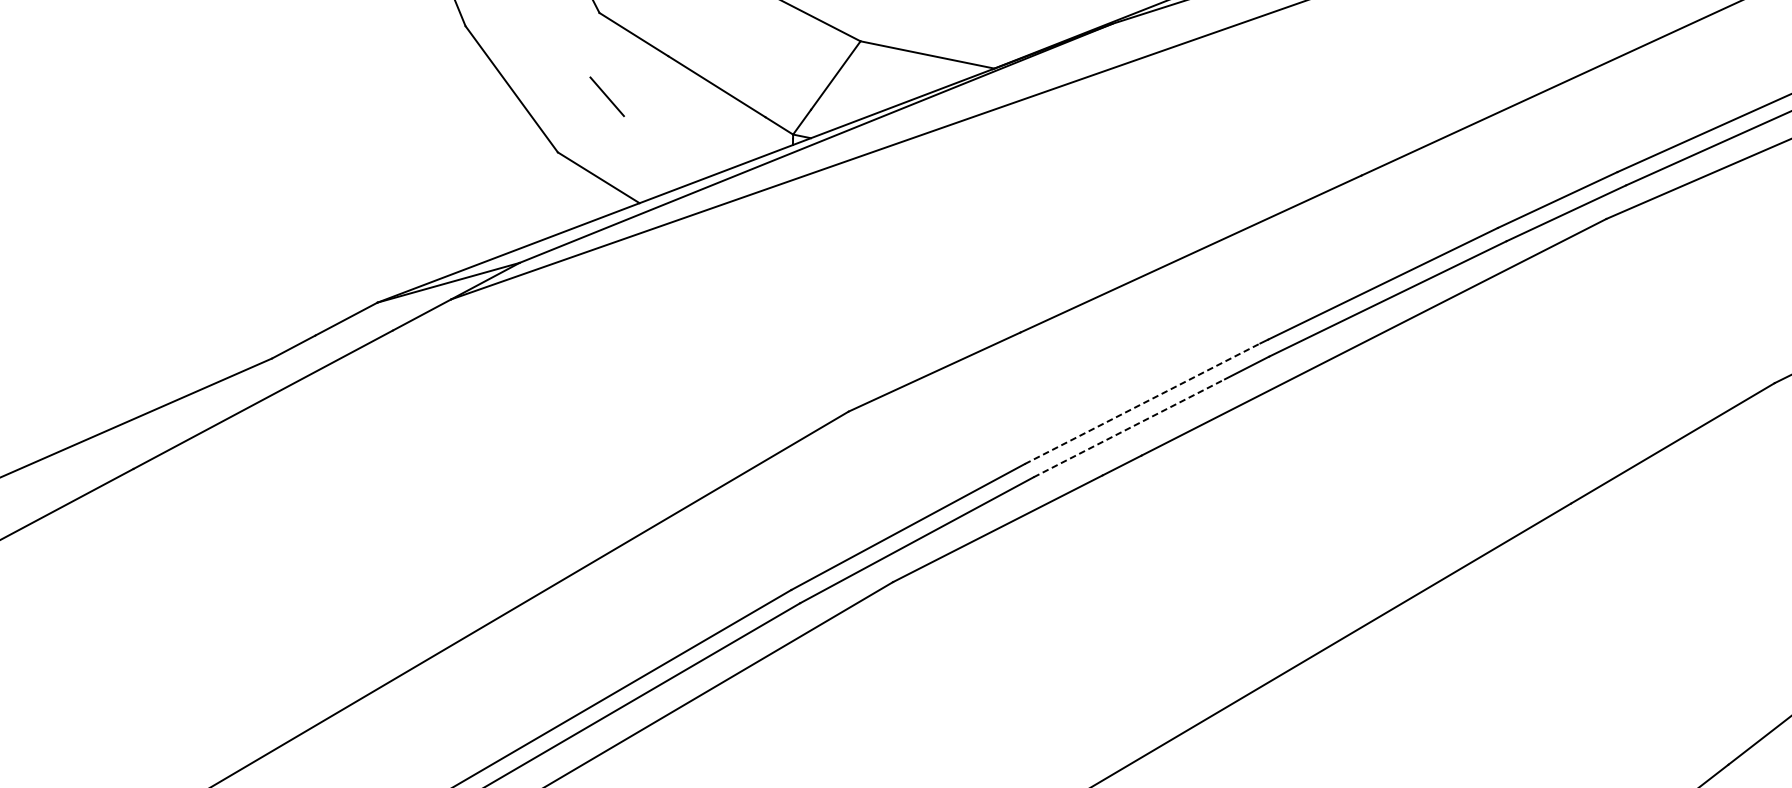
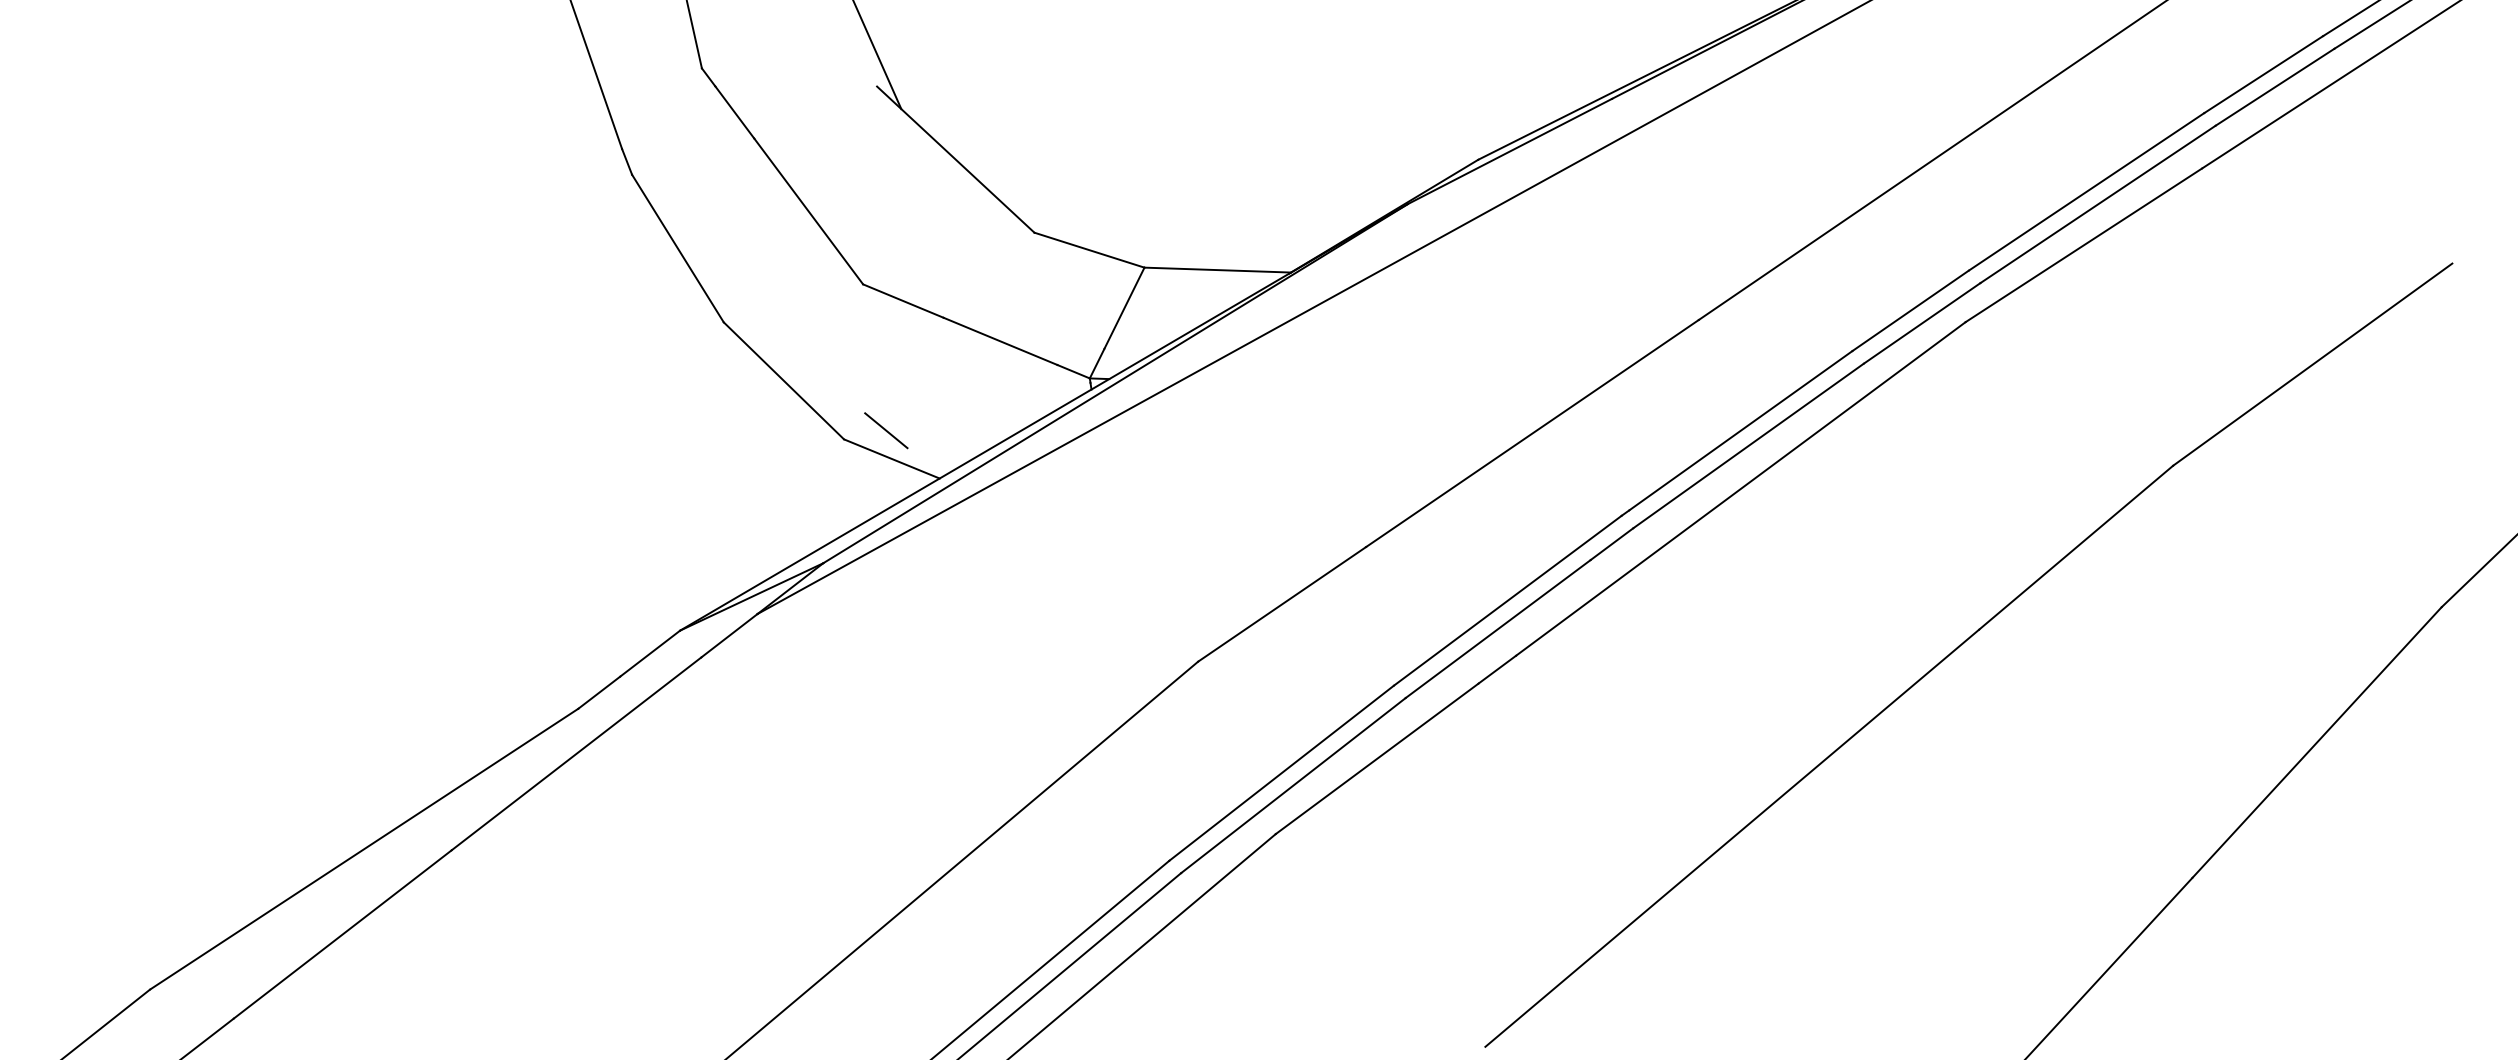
line: (607, 96) -> (886, 430), moved
line: (1143, 403) -> (1508, 600), dashed -> solid
line: (1129, 427) -> (1498, 628), dashed -> solid

